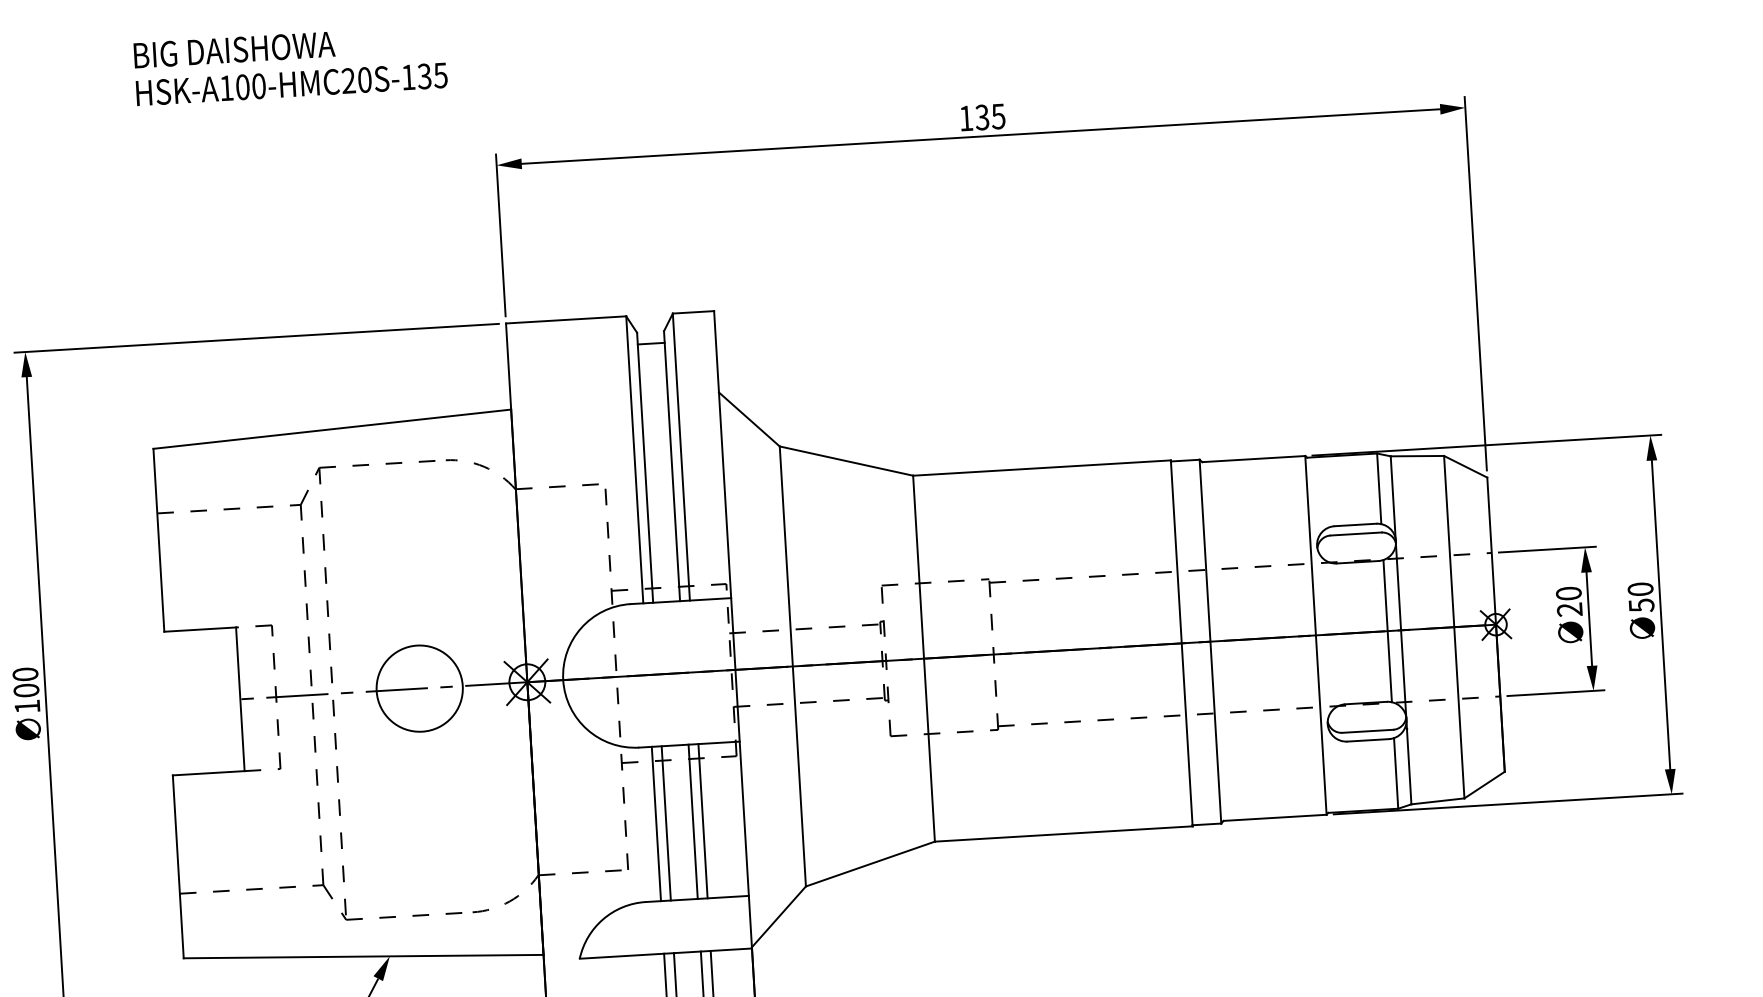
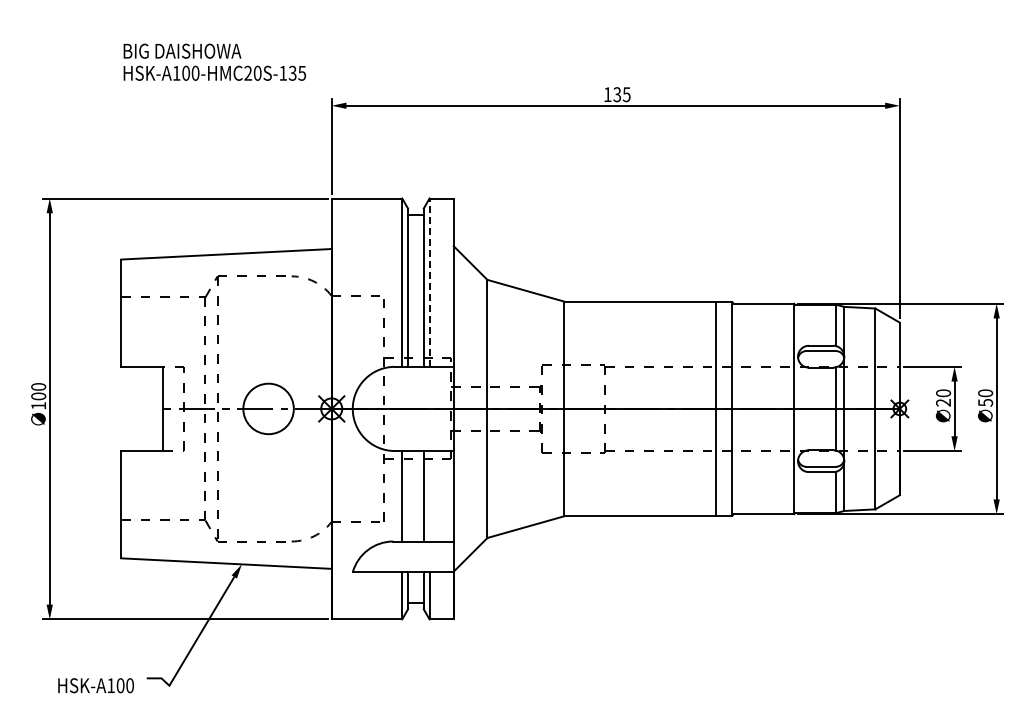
text: (290, 64) -> (214, 61), moved
line: (681, 456) -> (429, 282), solid -> dashed
line: (702, 821) -> (429, 496), removed
line: (667, 823) -> (408, 496), removed

